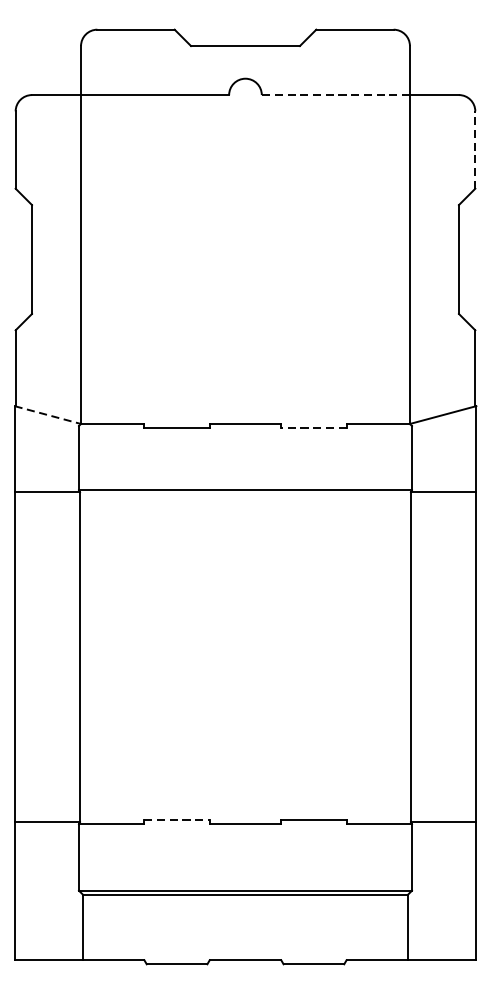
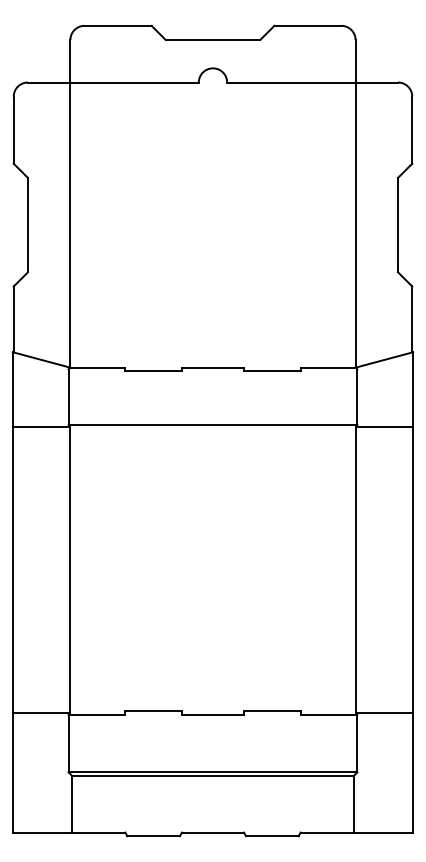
line: (334, 95) -> (290, 82), dashed -> solid
line: (475, 150) -> (412, 130), dashed -> solid
line: (47, 414) -> (41, 359), dashed -> solid
line: (312, 428) -> (271, 371), dashed -> solid
line: (178, 820) -> (154, 711), dashed -> solid

